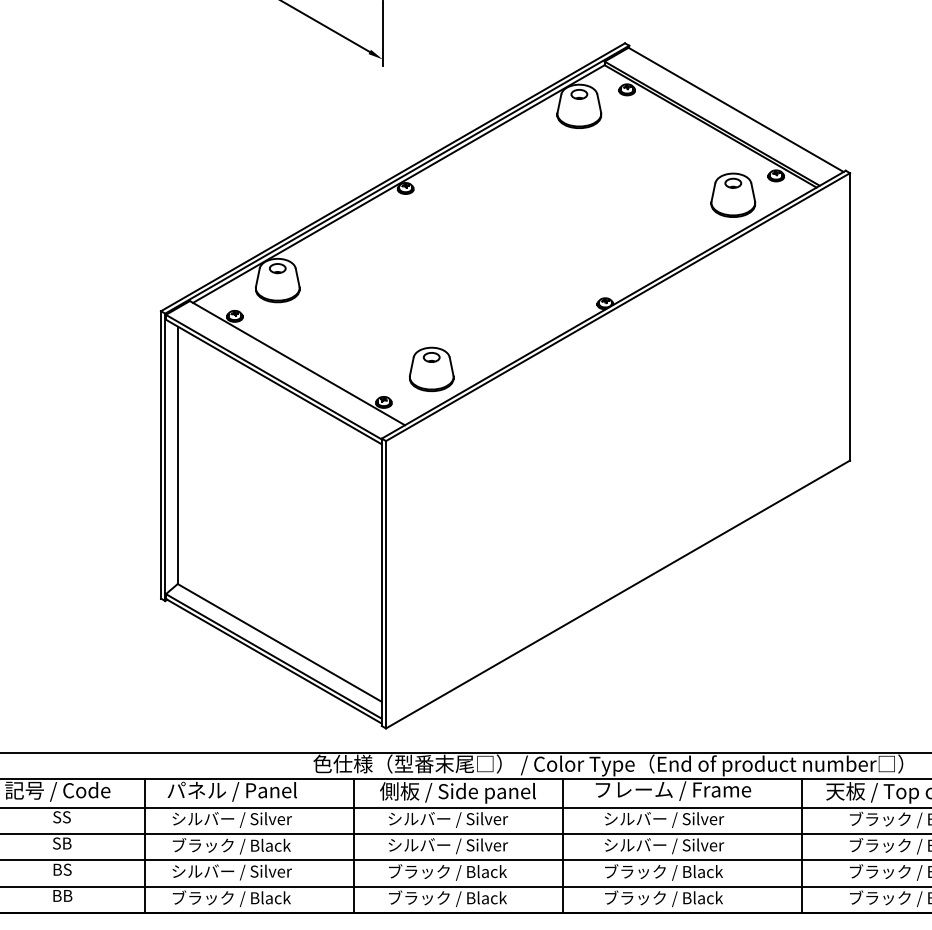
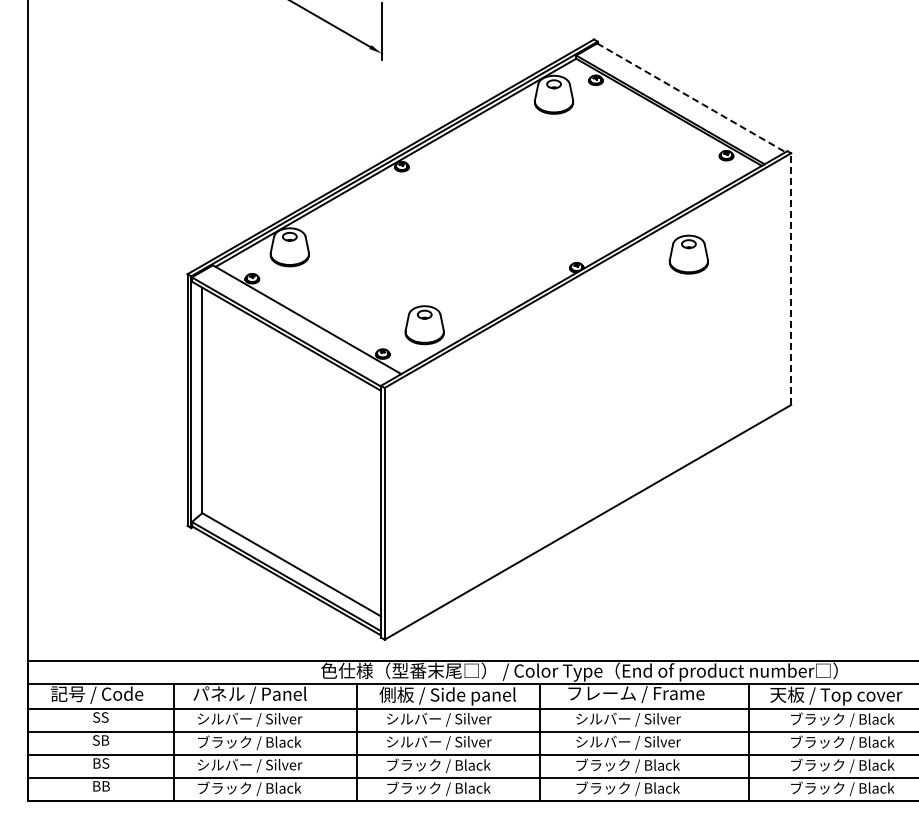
line: (736, 109) -> (691, 97), solid -> dashed
part: (732, 195) -> (688, 254), moved
line: (850, 317) -> (791, 279), solid -> dashed

